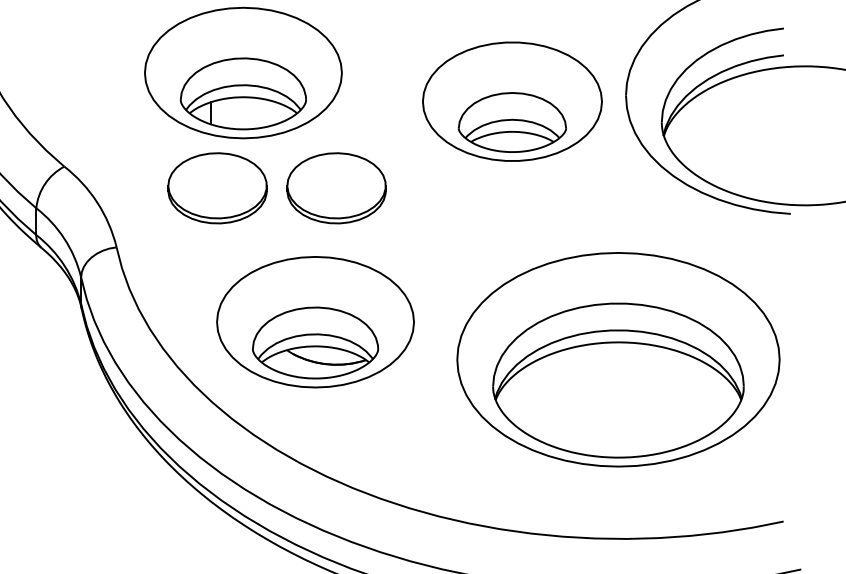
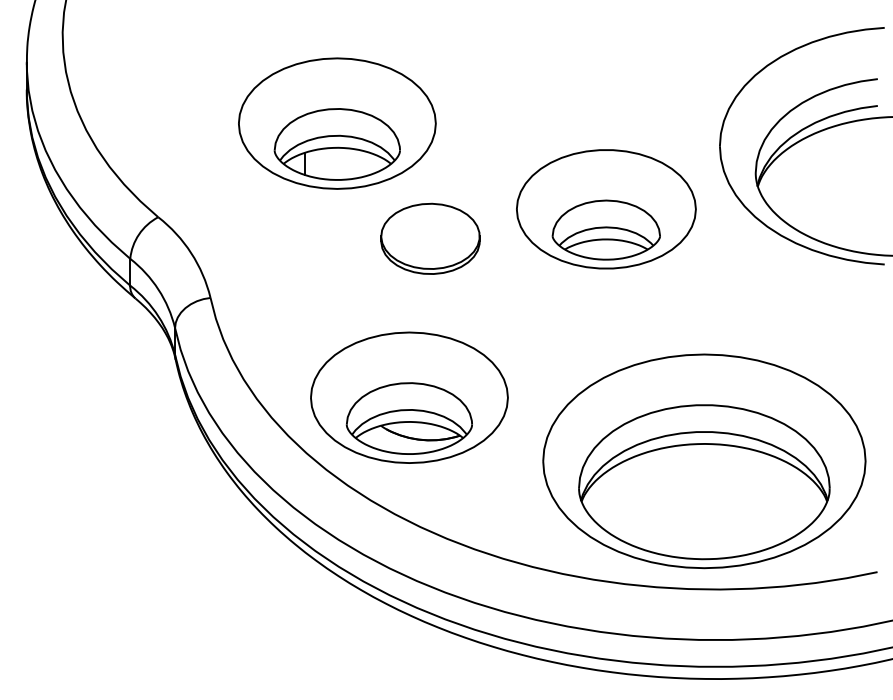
part: (512, 101) -> (606, 209), moved
part: (217, 187) -> (311, 238), removed
part: (315, 321) -> (409, 397), moved
part: (618, 359) -> (704, 461), moved

